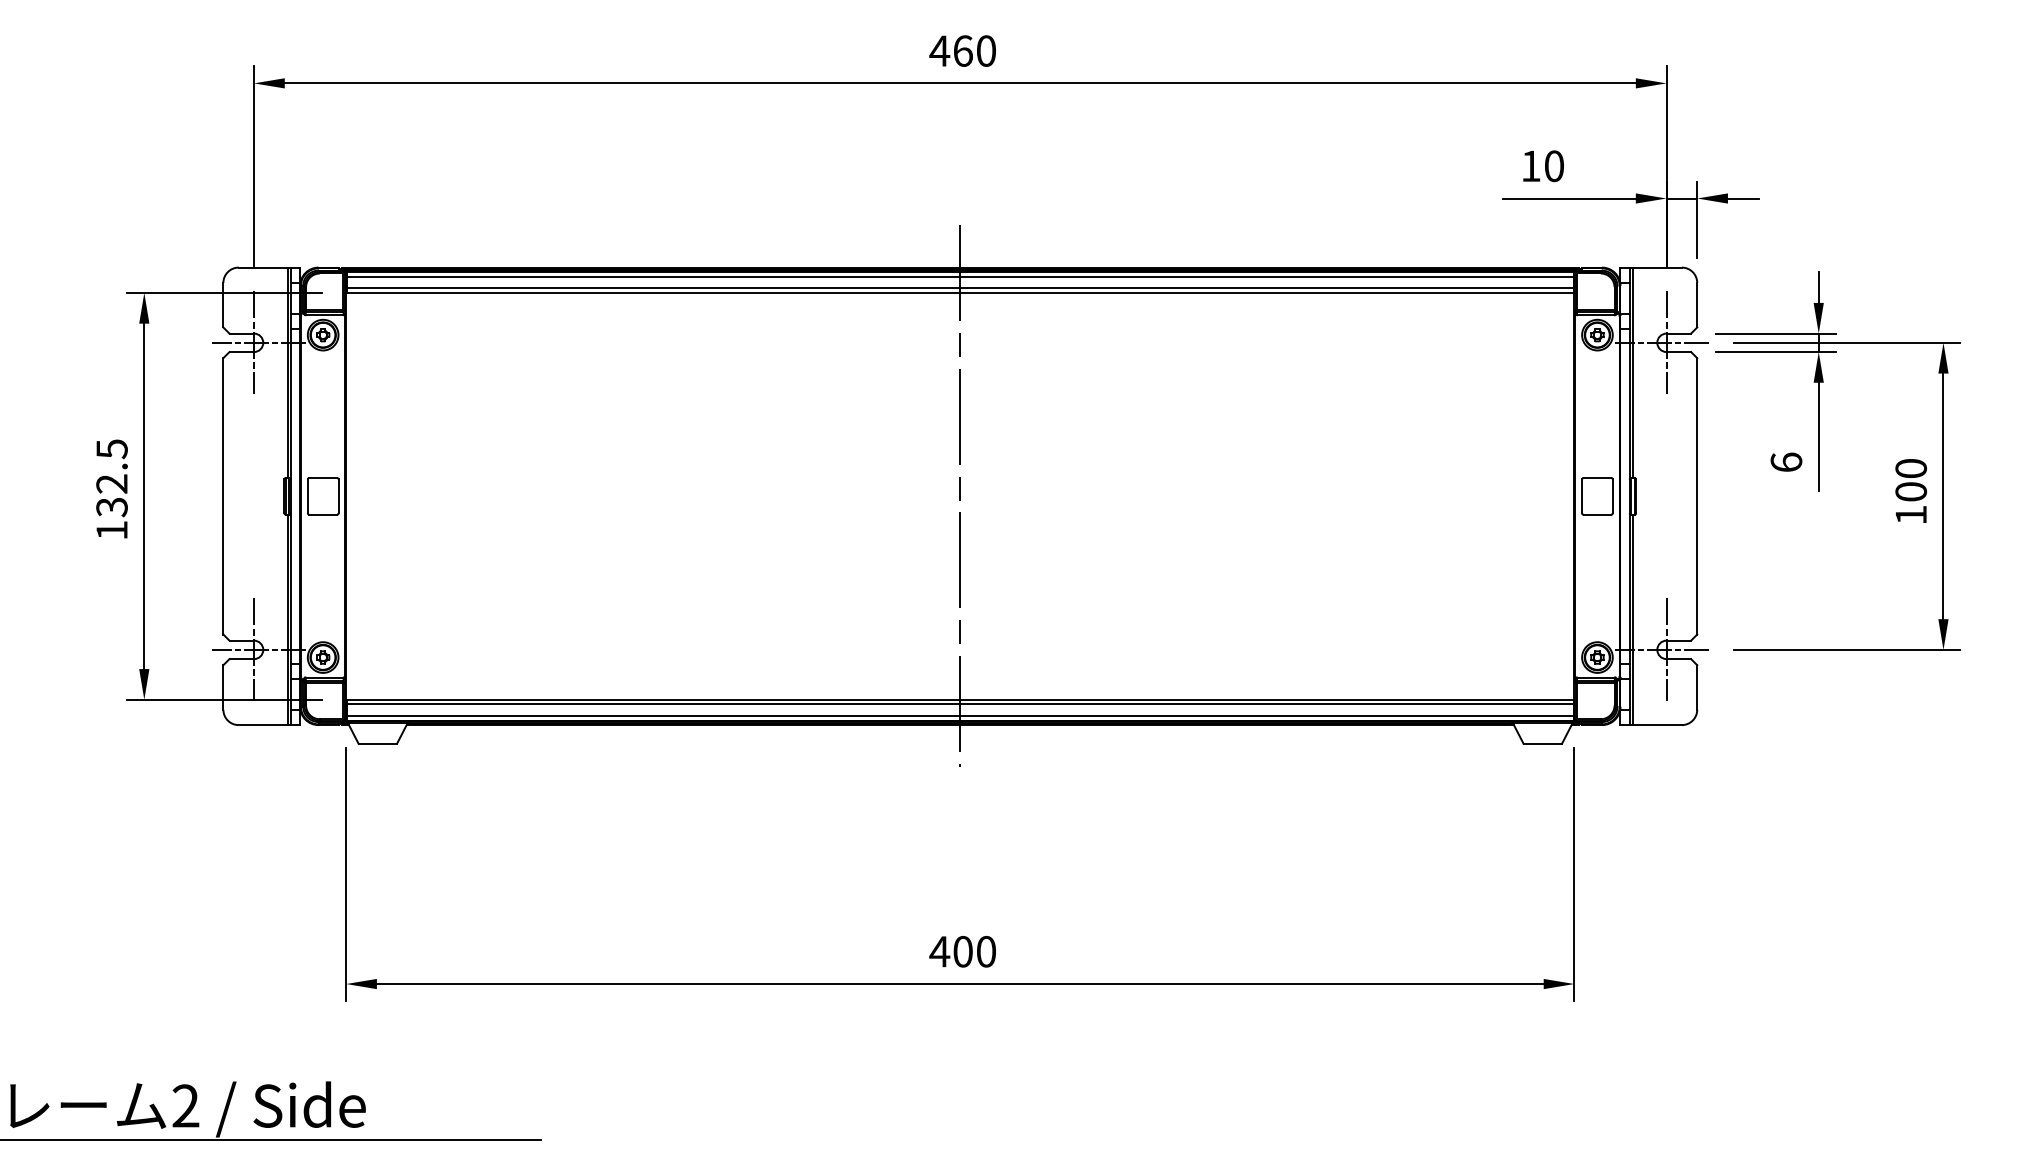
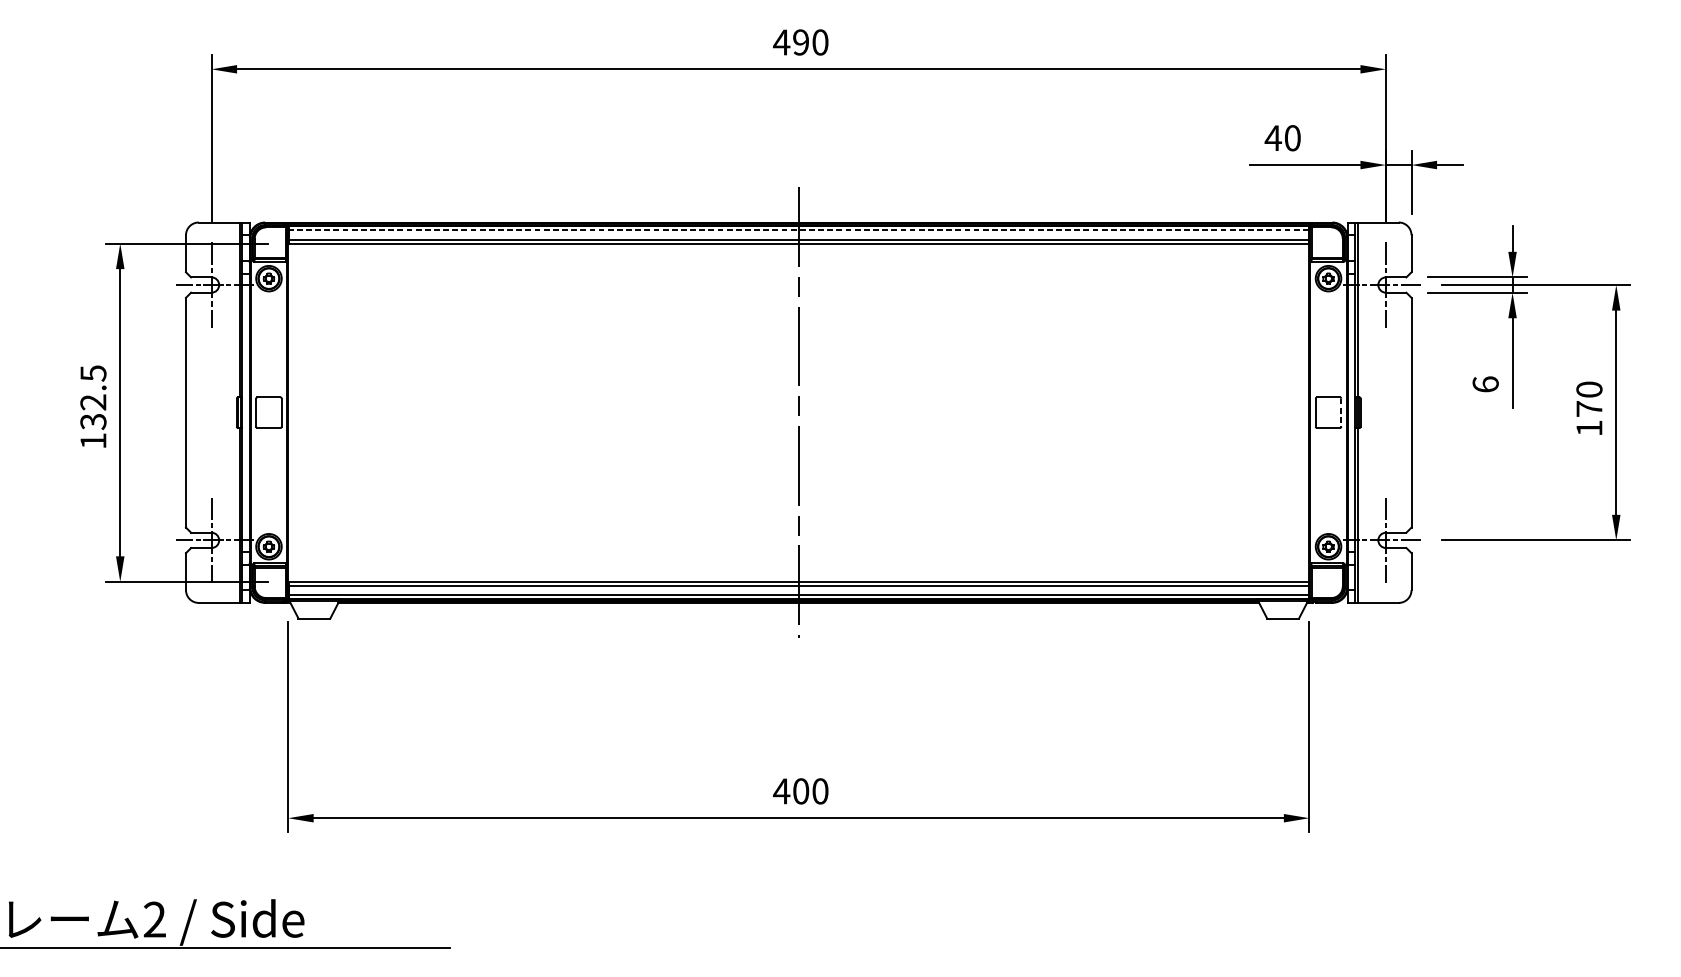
text: (962, 50) -> (800, 41), 460 -> 490
text: (1530, 166) -> (1272, 138), 10 -> 40
line: (959, 276) -> (798, 229), solid -> dashed
text: (1911, 491) -> (1589, 408), 100 -> 170
line: (1612, 496) -> (1341, 412), solid -> dashed

